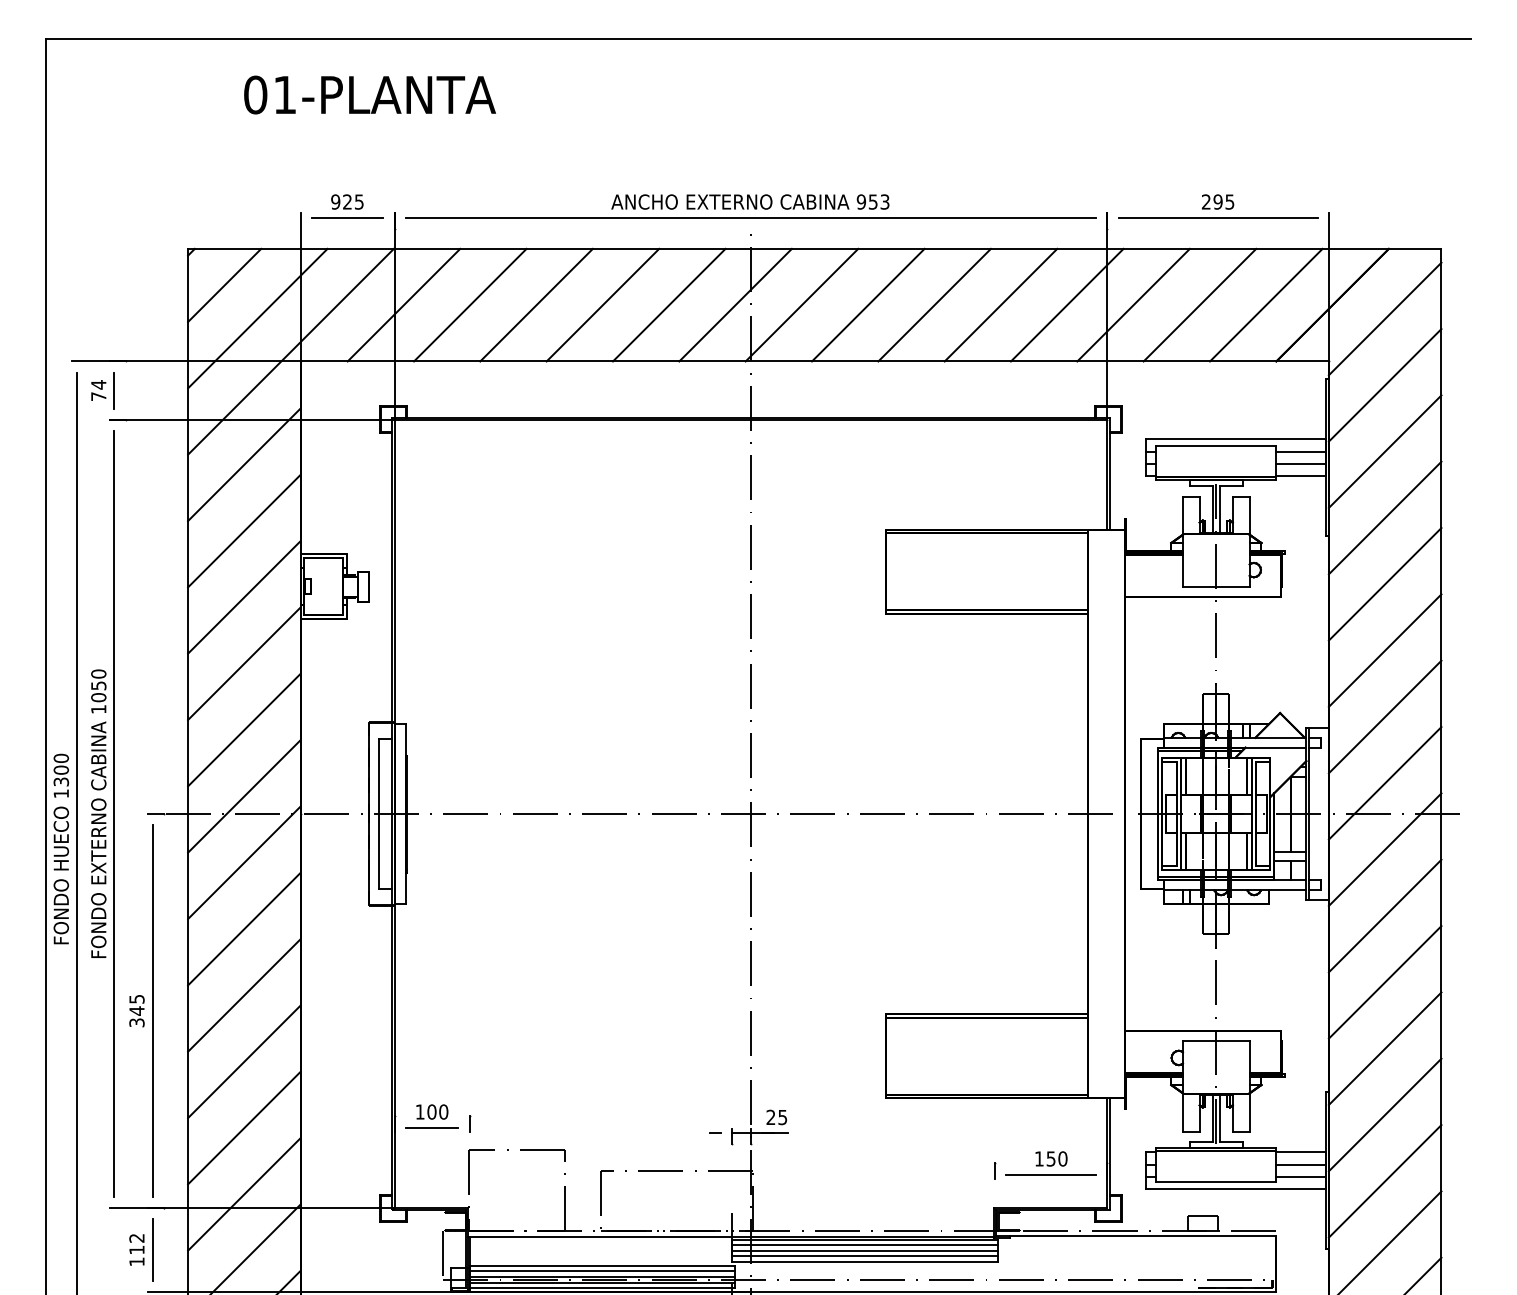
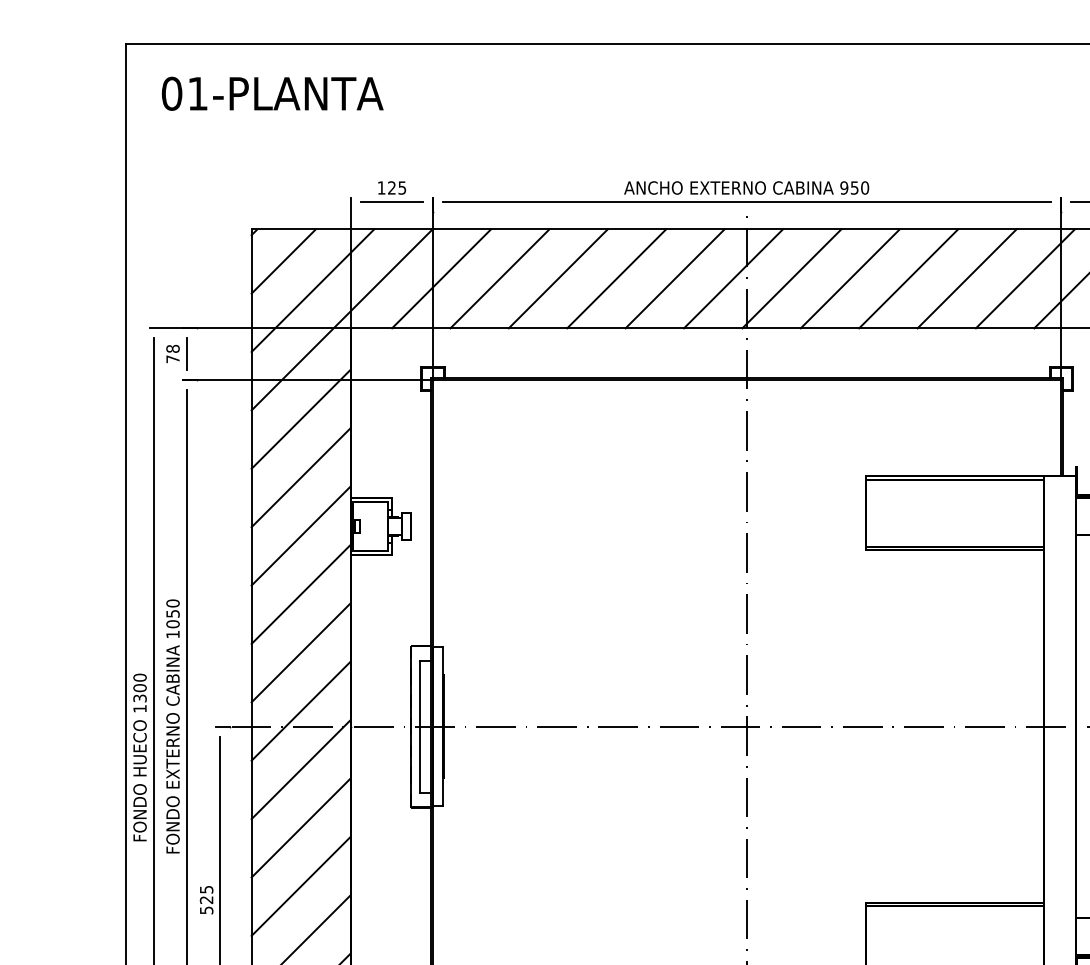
text: (369, 94) -> (272, 93), moved
text: (335, 201) -> (381, 187), 925 -> 125
text: (884, 201) -> (864, 187), 953 -> 950
text: (98, 384) -> (172, 348), 74 -> 78
text: (136, 1016) -> (206, 904), 345 -> 525

